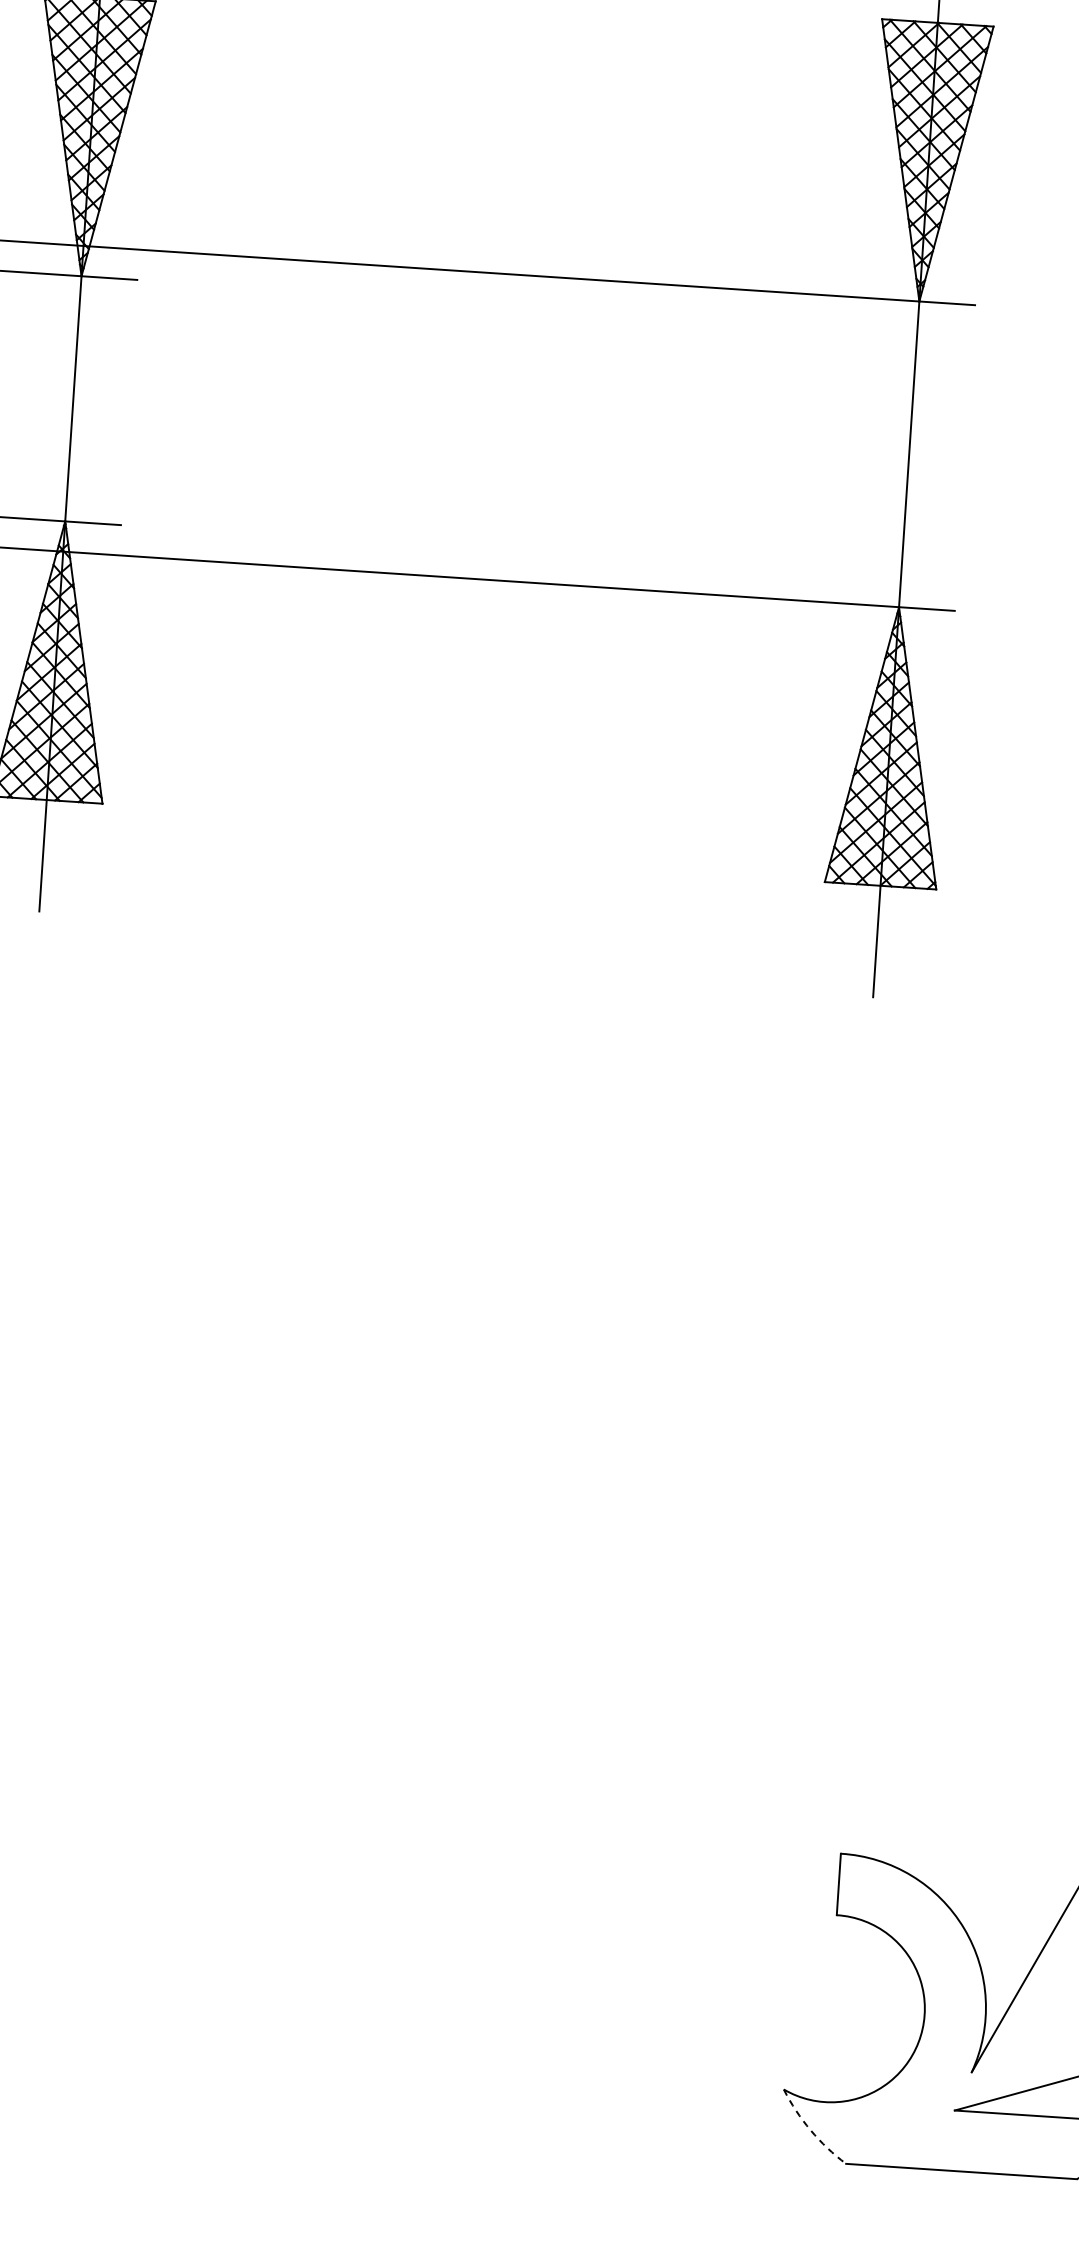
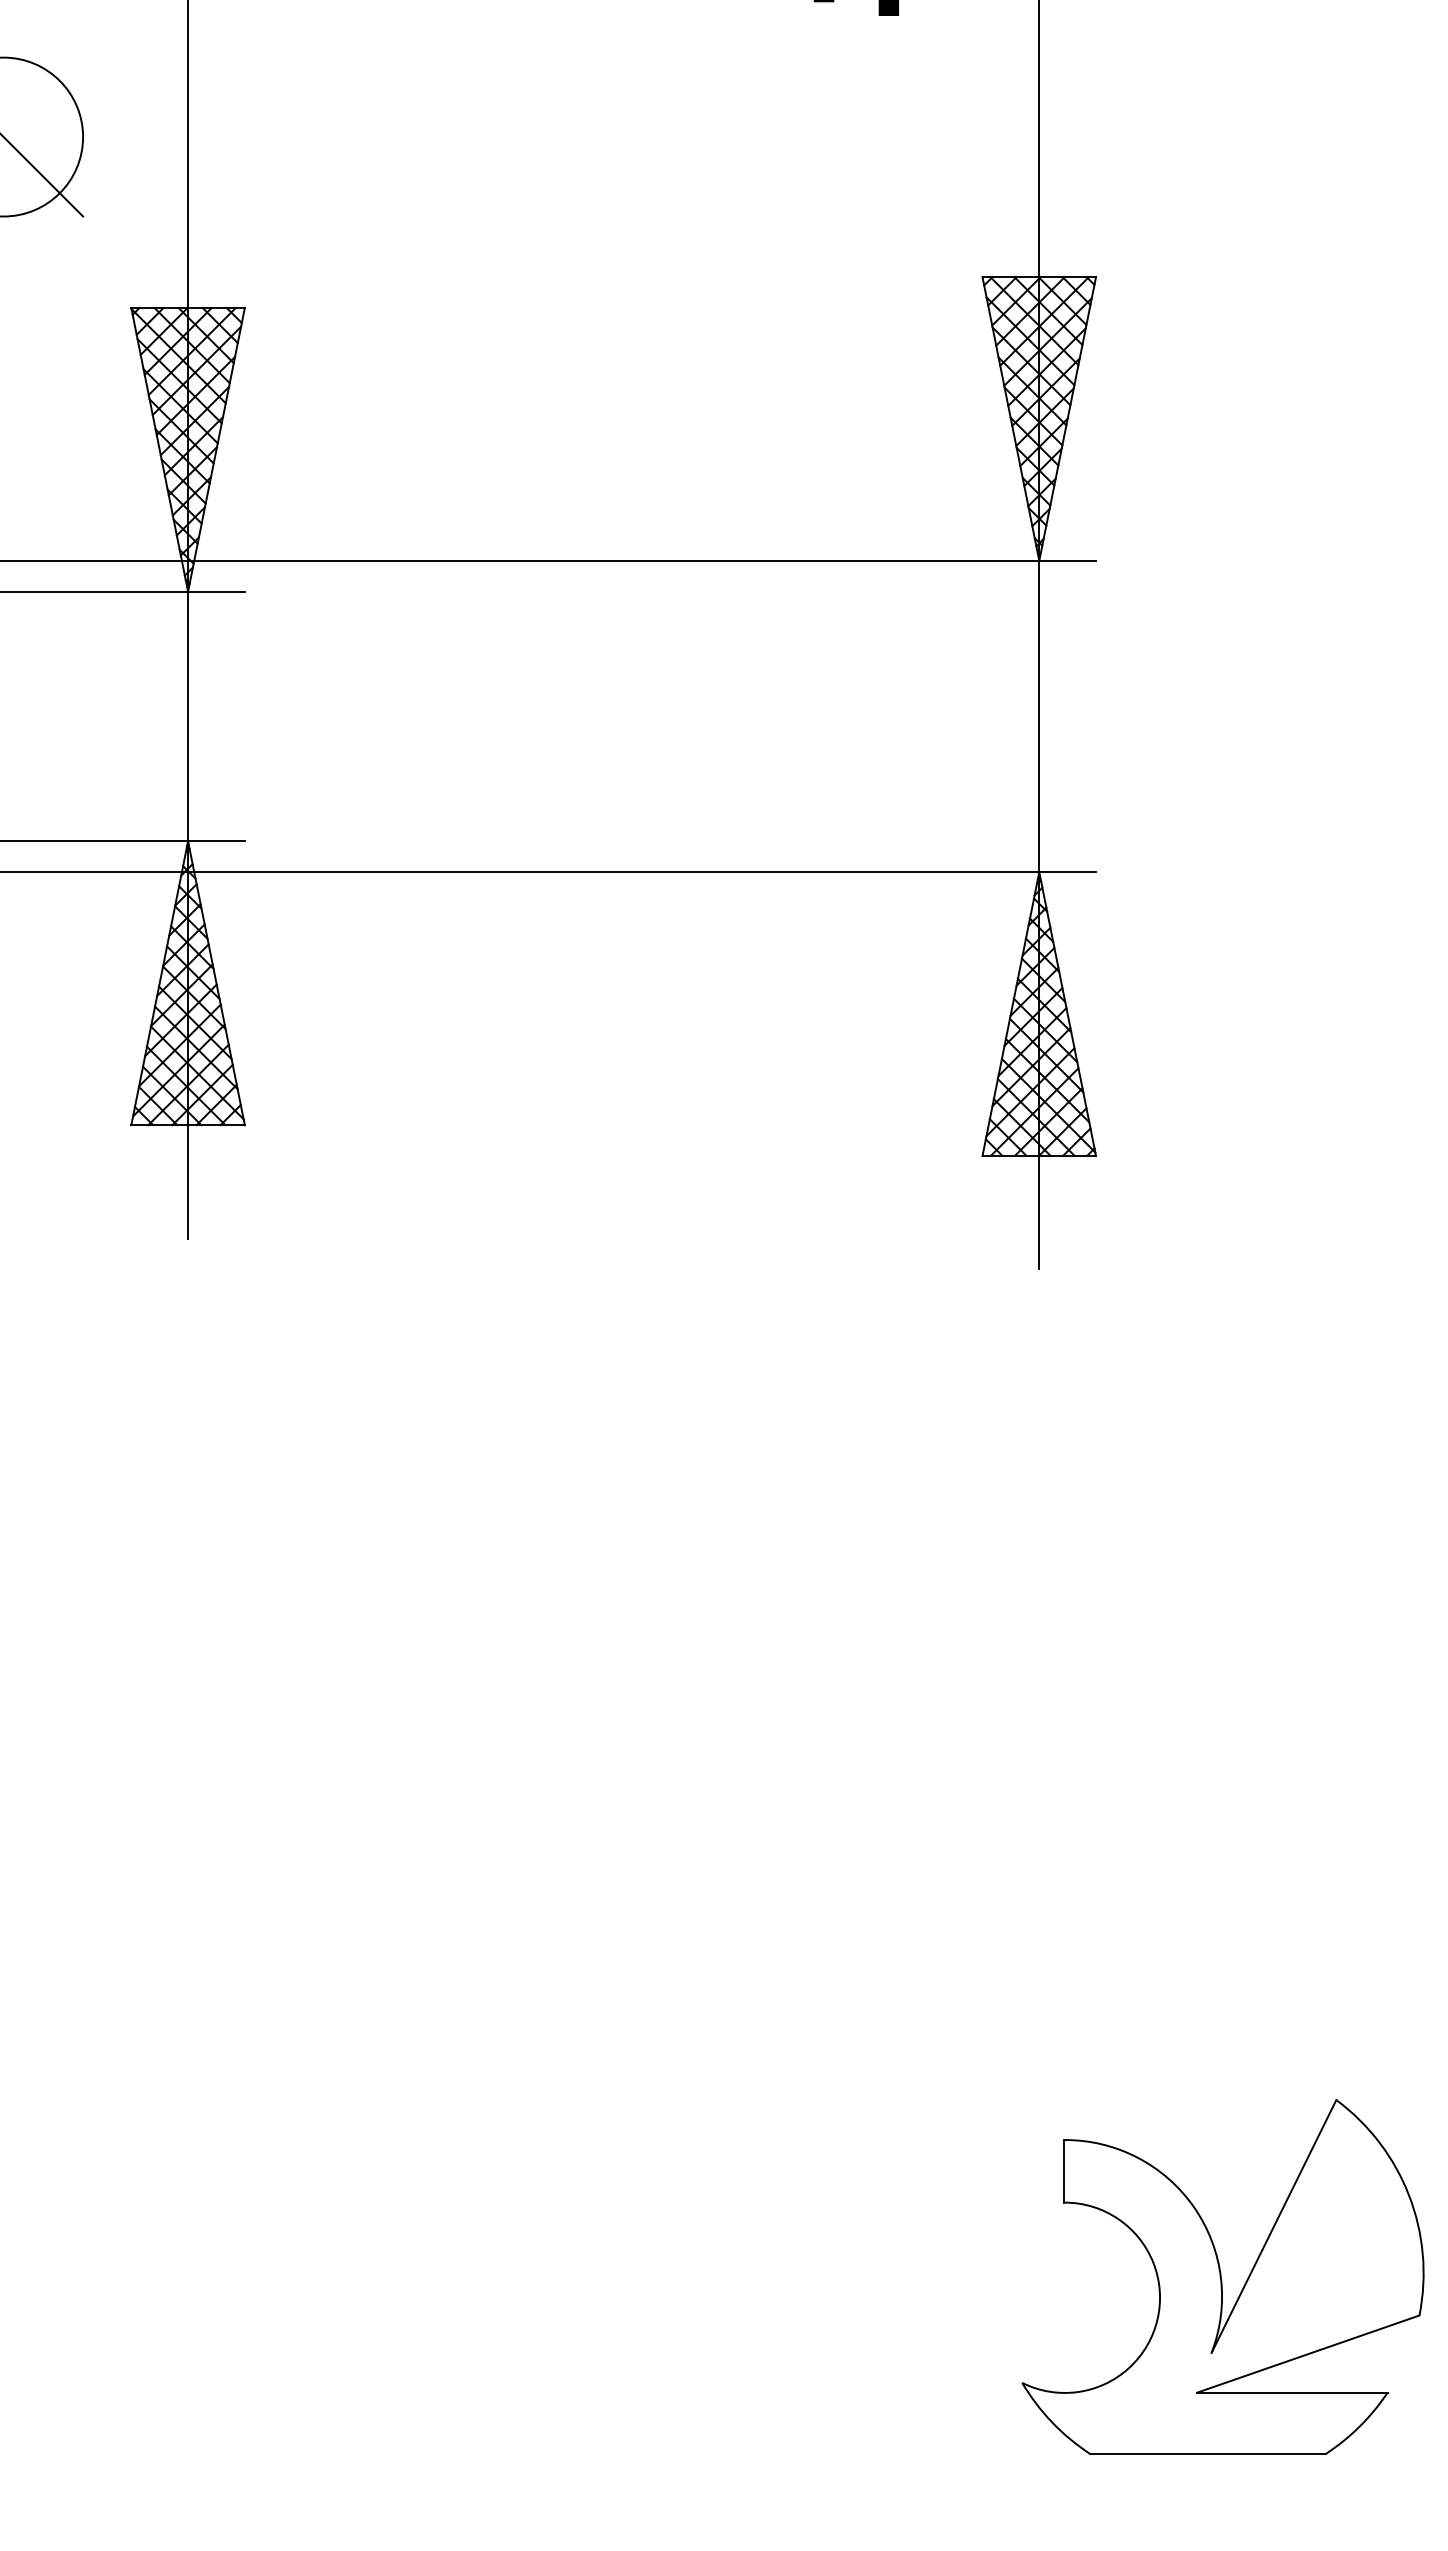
arc: (810, 2130) -> (1052, 2422), dashed -> solid

